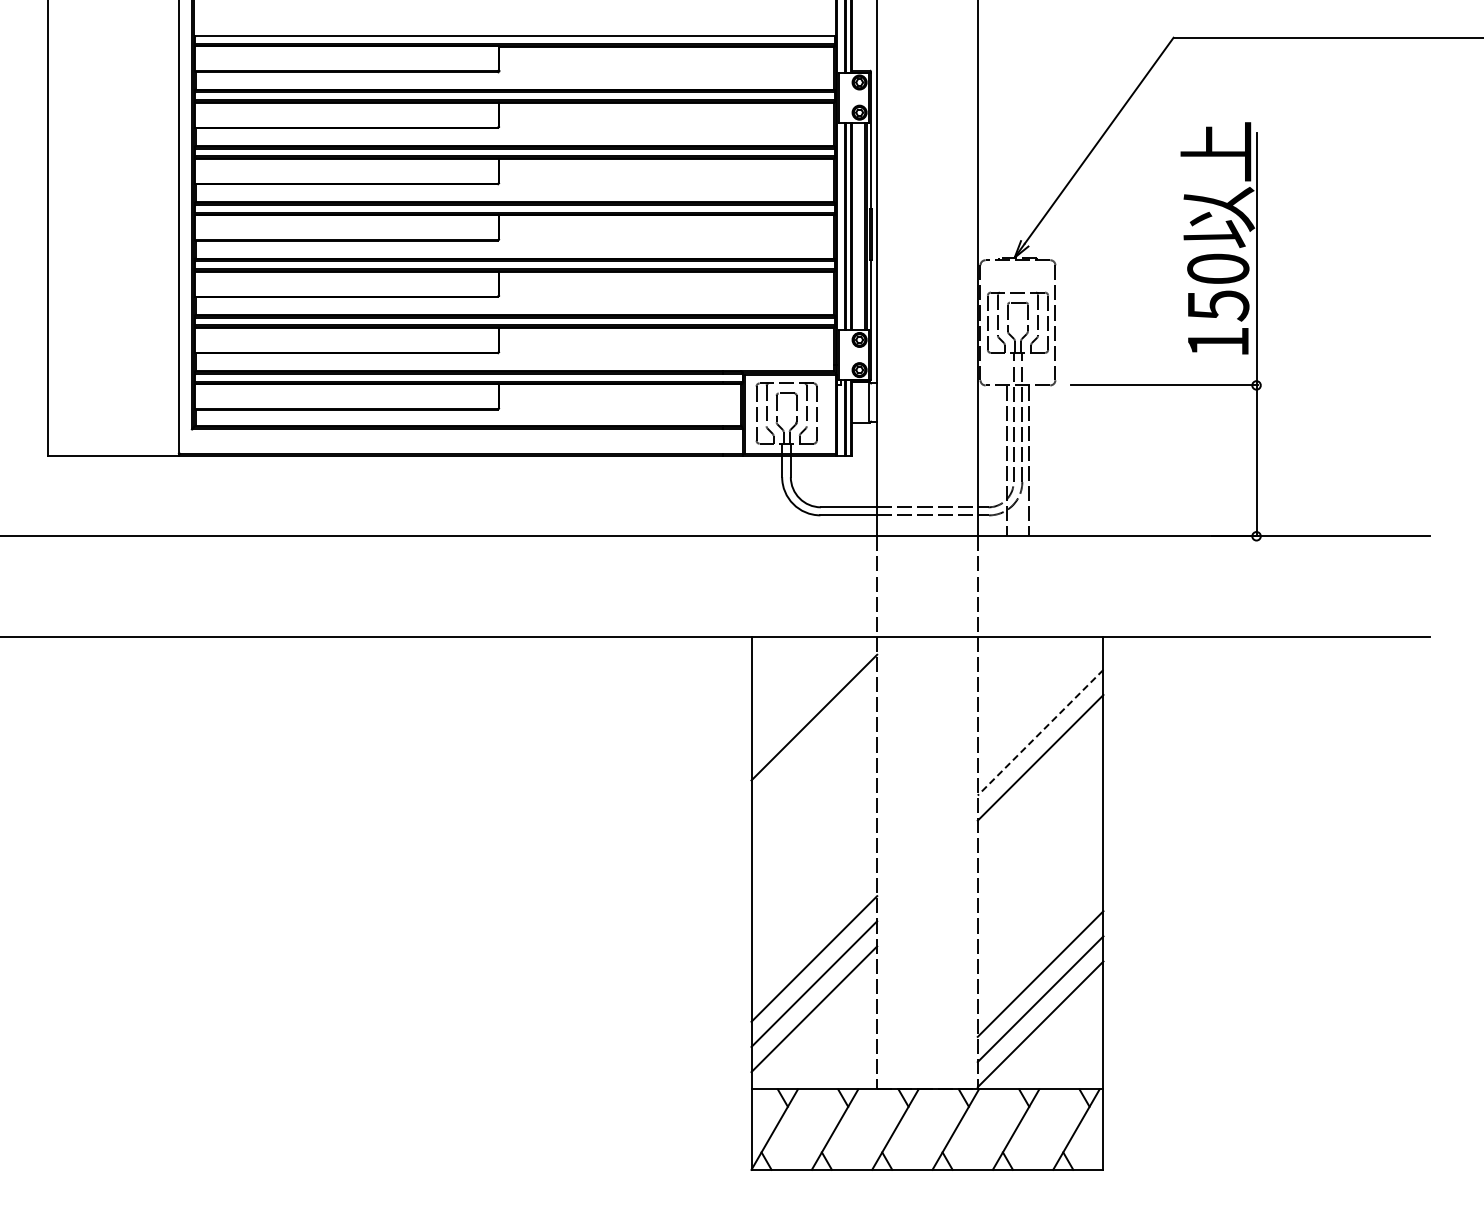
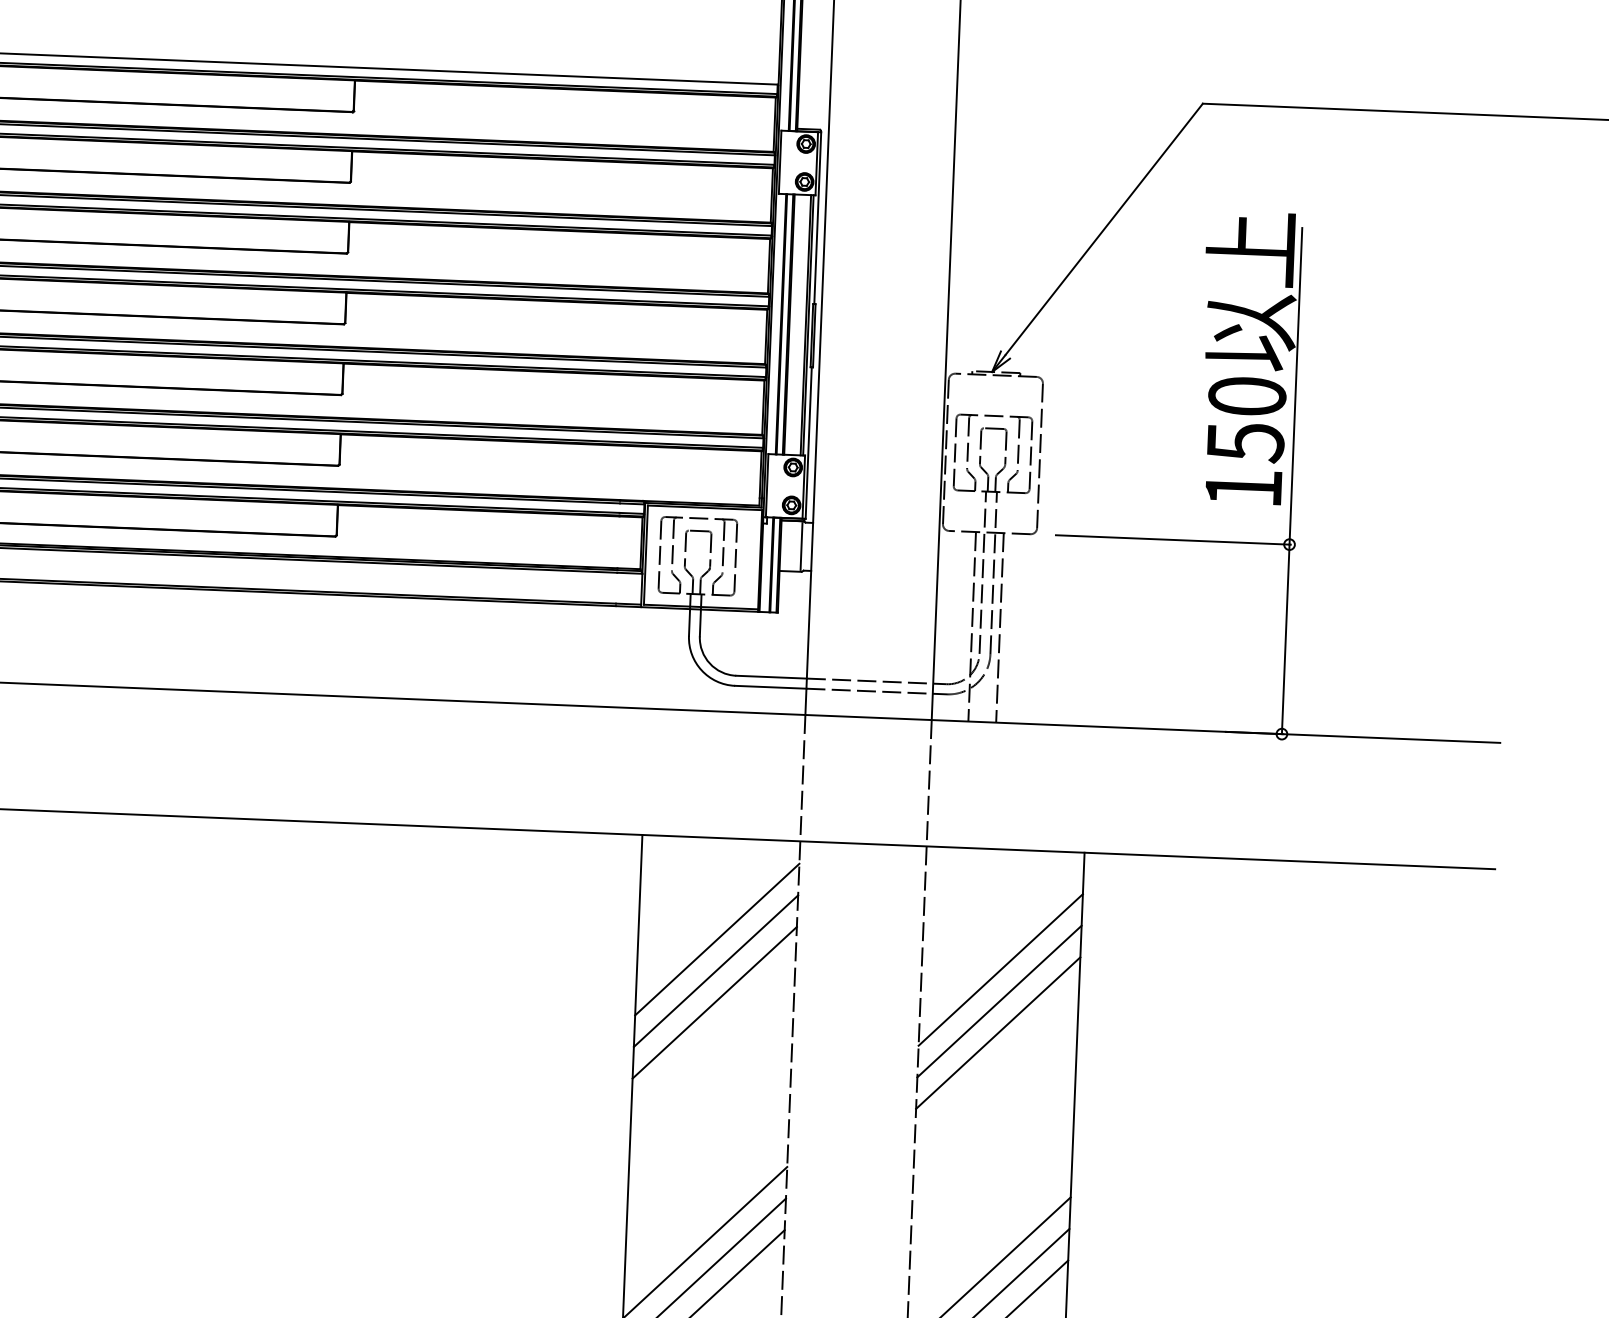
line: (1040, 732) -> (1000, 969), dashed -> solid
line: (814, 742) -> (716, 970), added
line: (814, 767) -> (714, 1002), added
line: (1040, 782) -> (998, 1032), added

